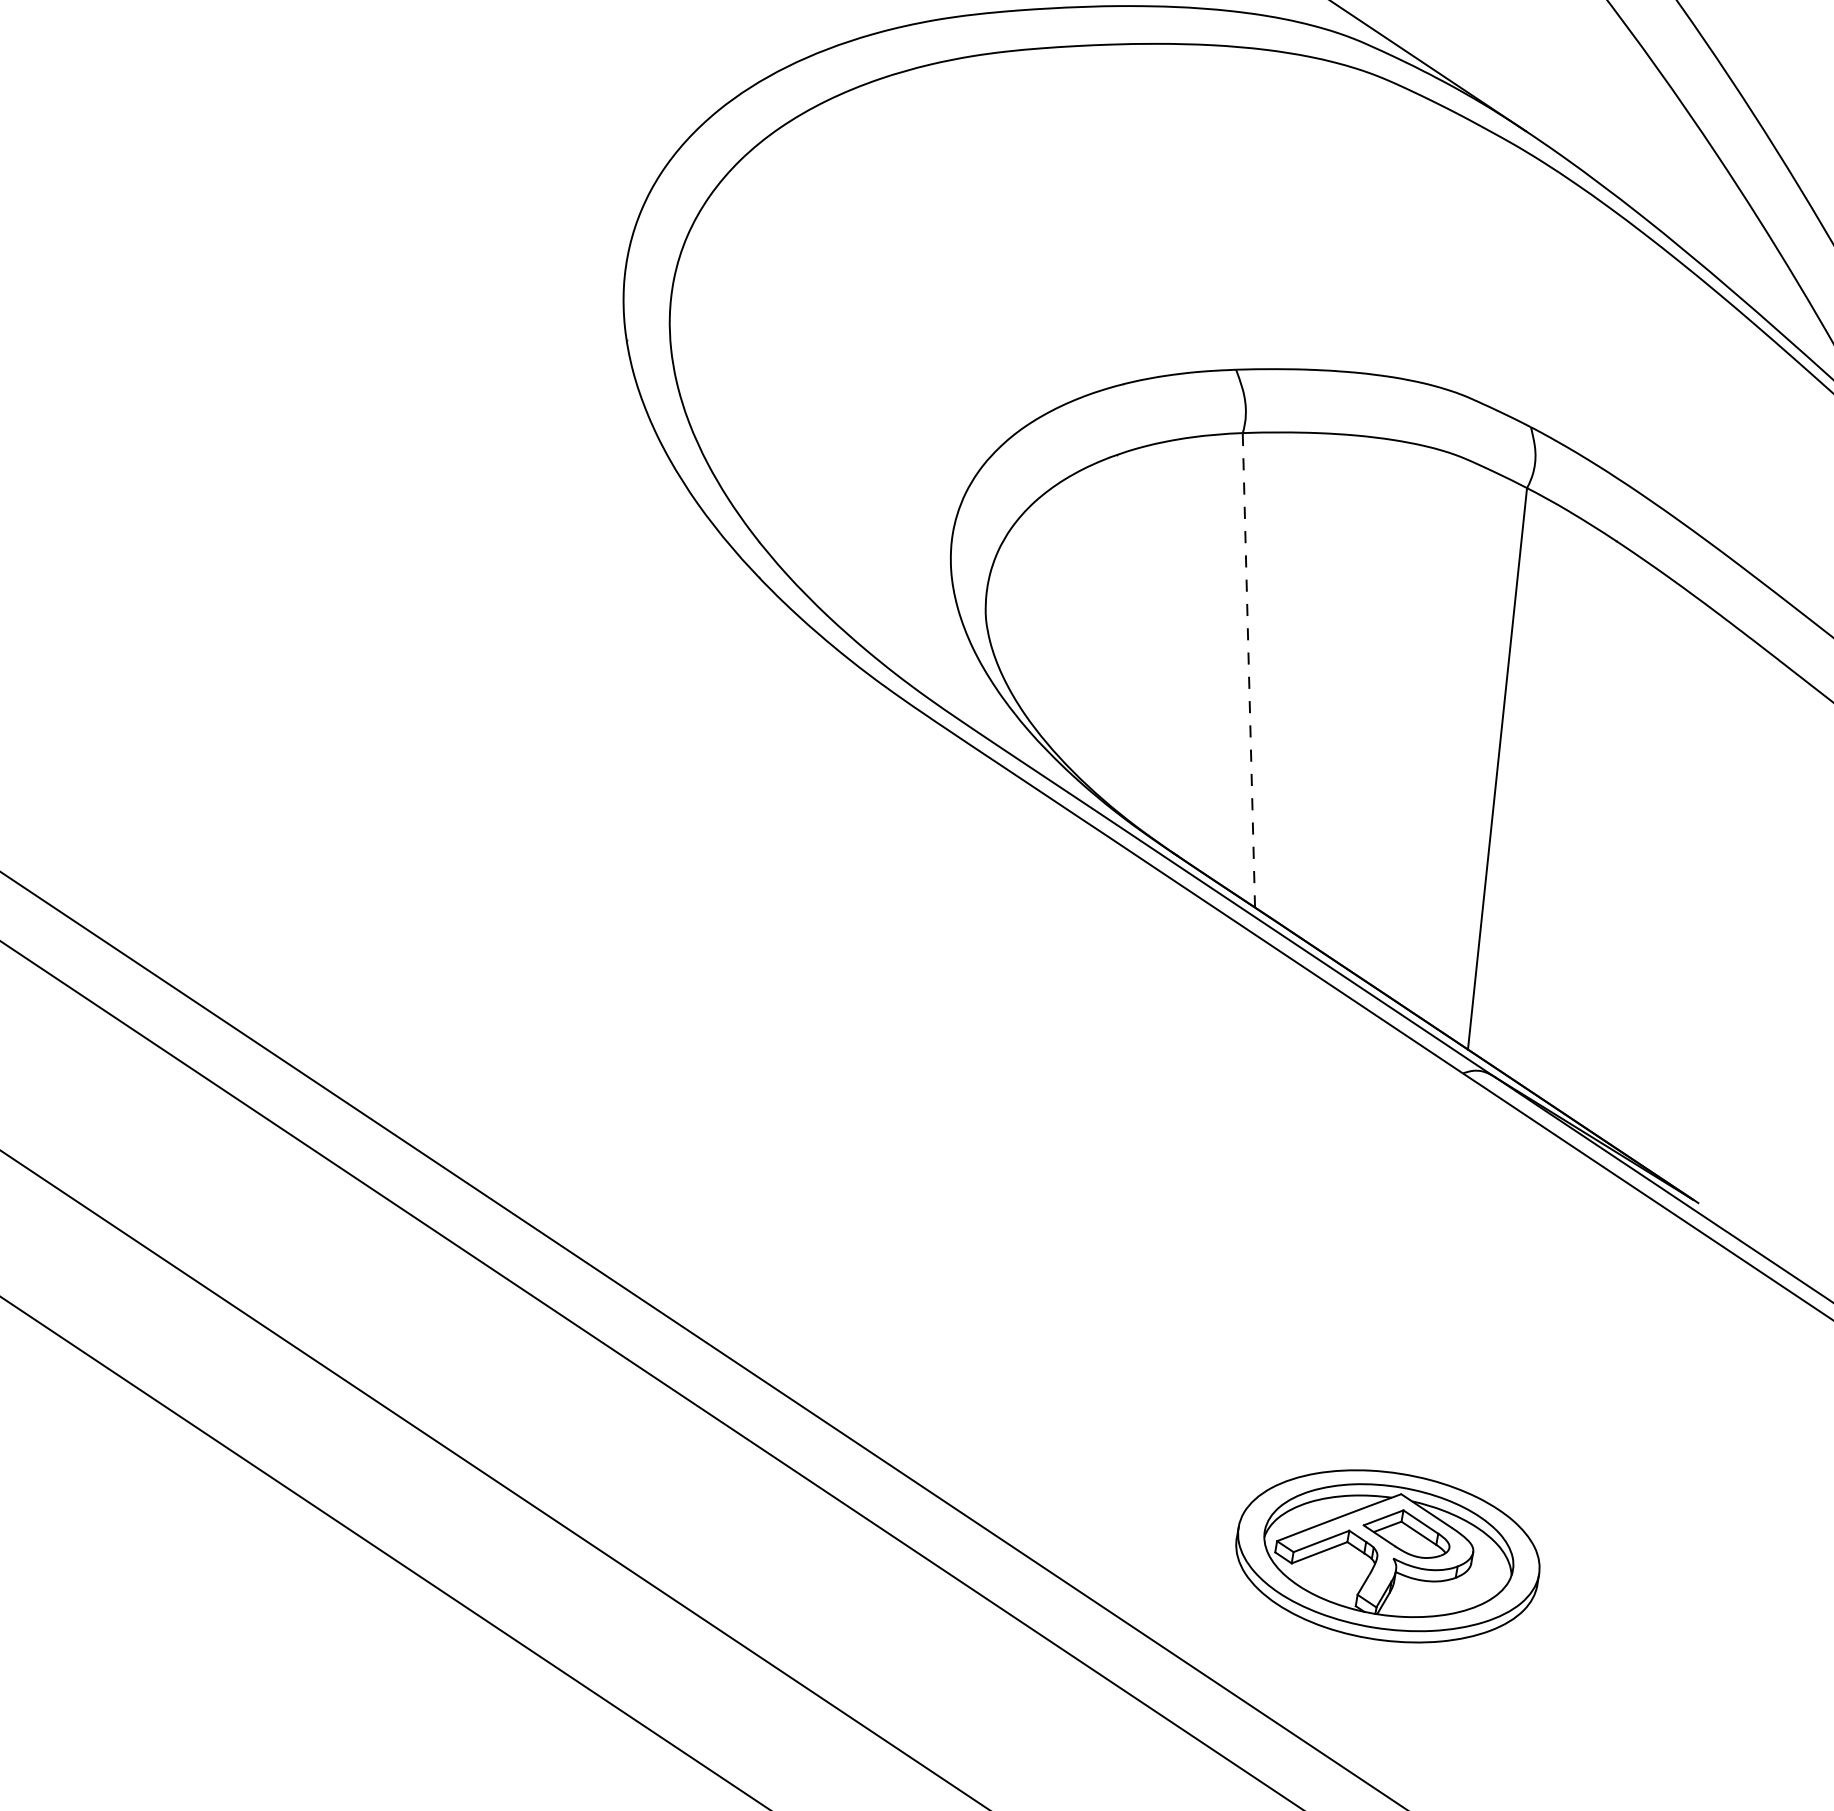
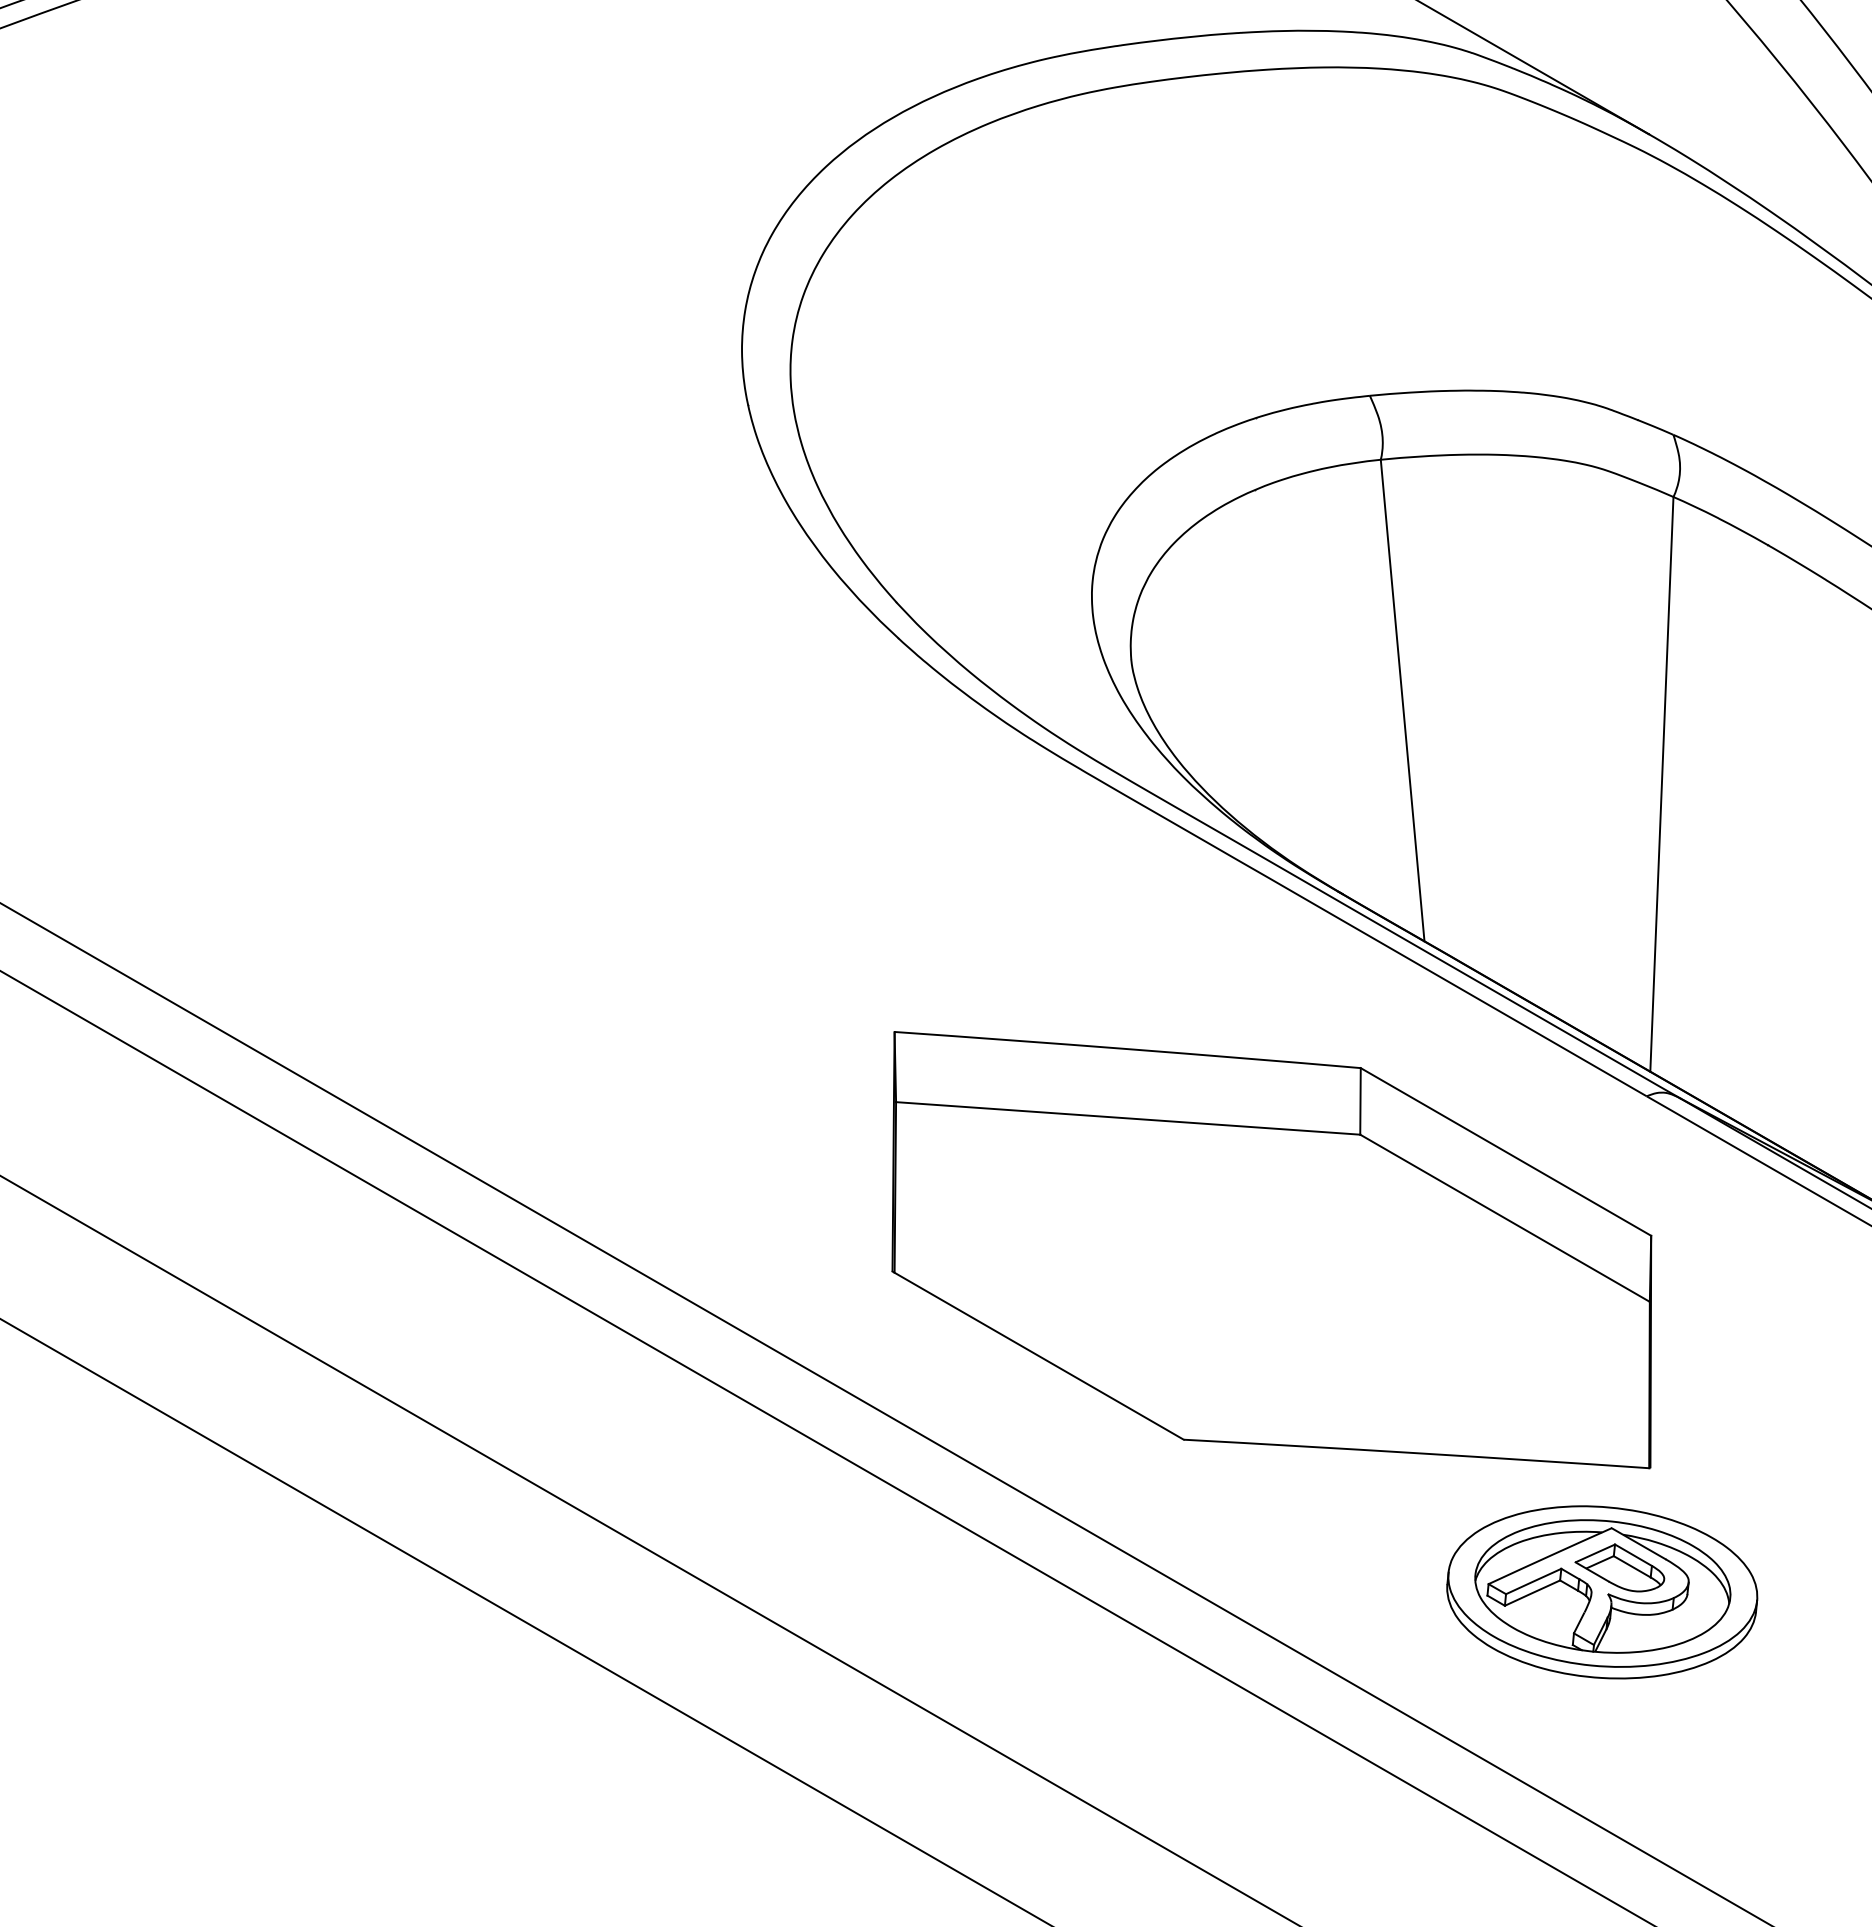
line: (1248, 670) -> (1402, 700), dashed -> solid
part: (1085, 1200) -> (1271, 1250), added

